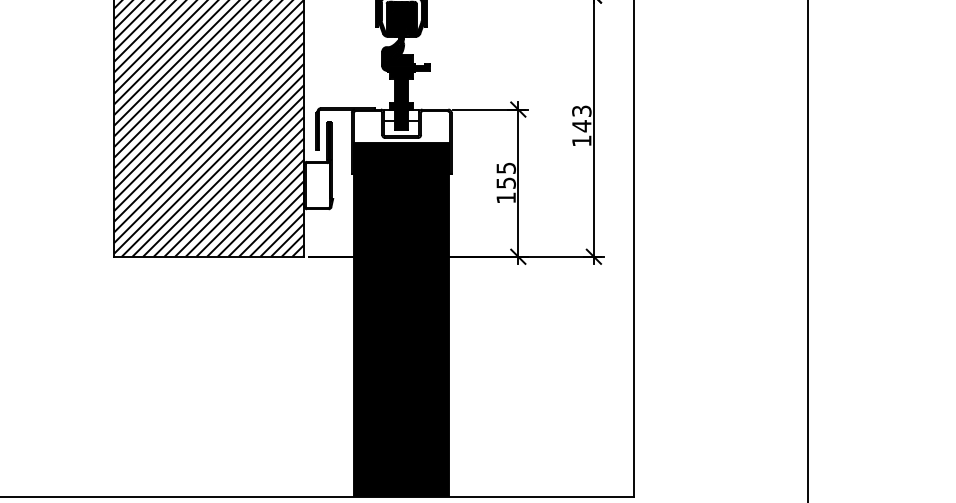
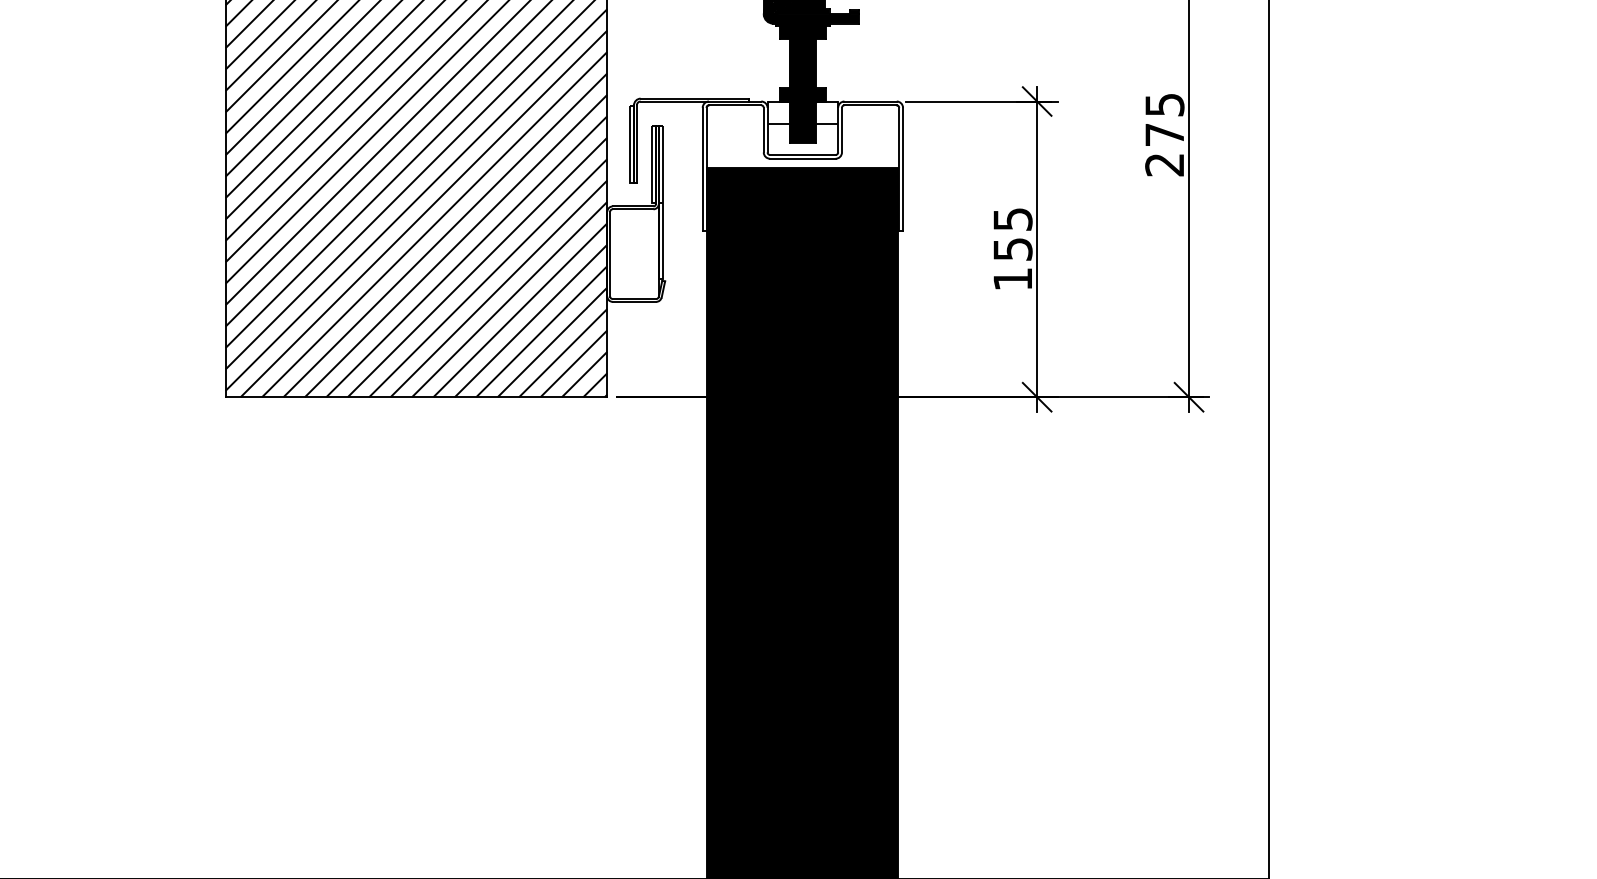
text: (581, 125) -> (1164, 133), 143 -> 275

